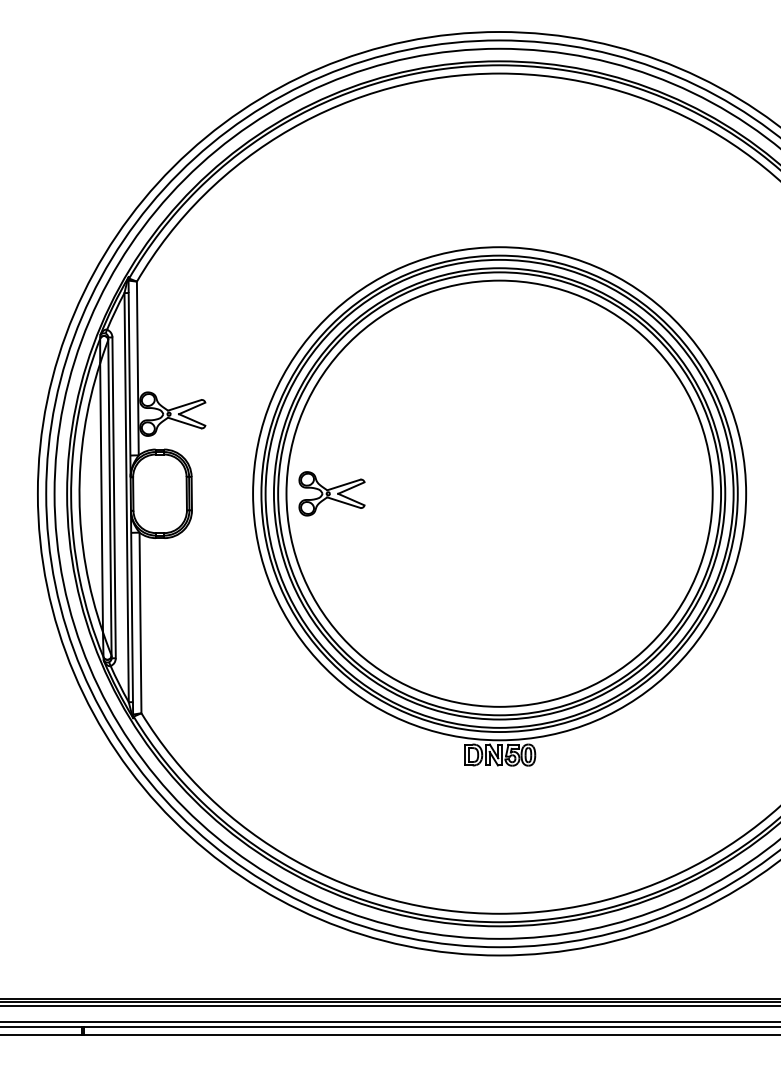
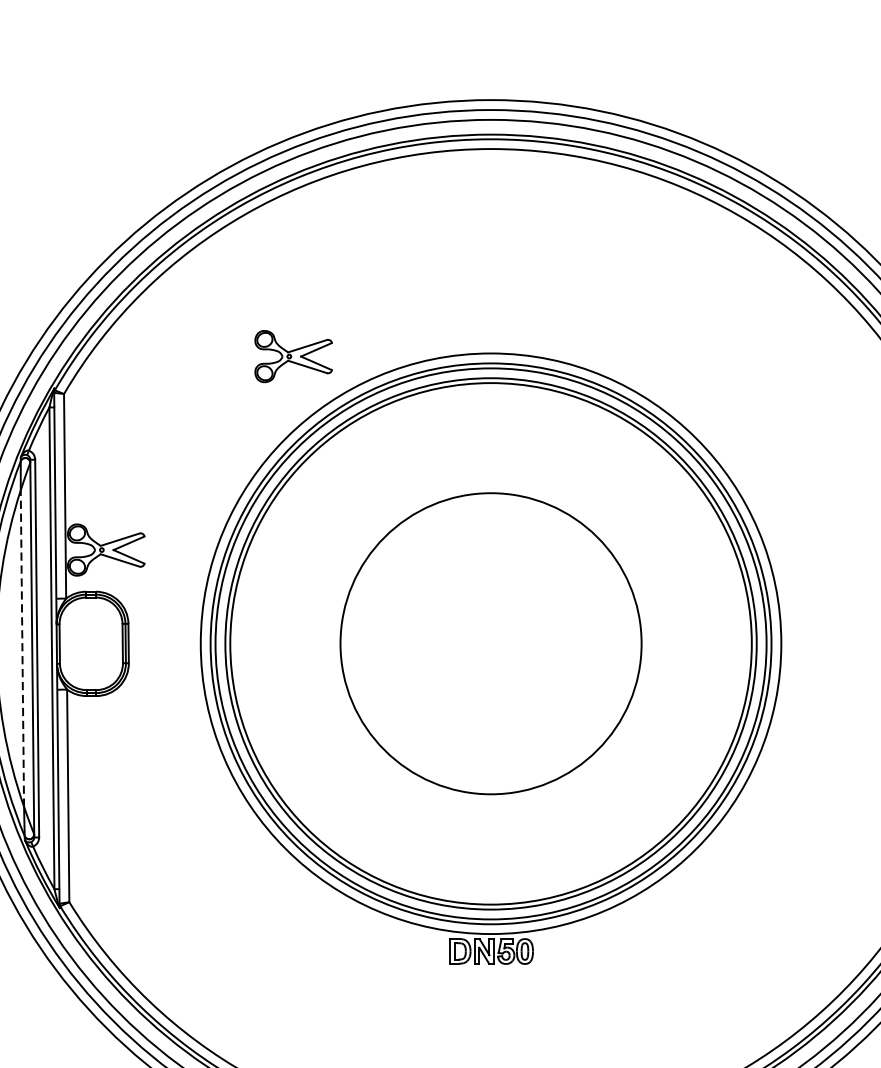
part: (331, 493) -> (293, 356), moved
circle: (499, 493) -> (490, 643), size x0.6
line: (101, 497) -> (22, 648), solid -> dashed

